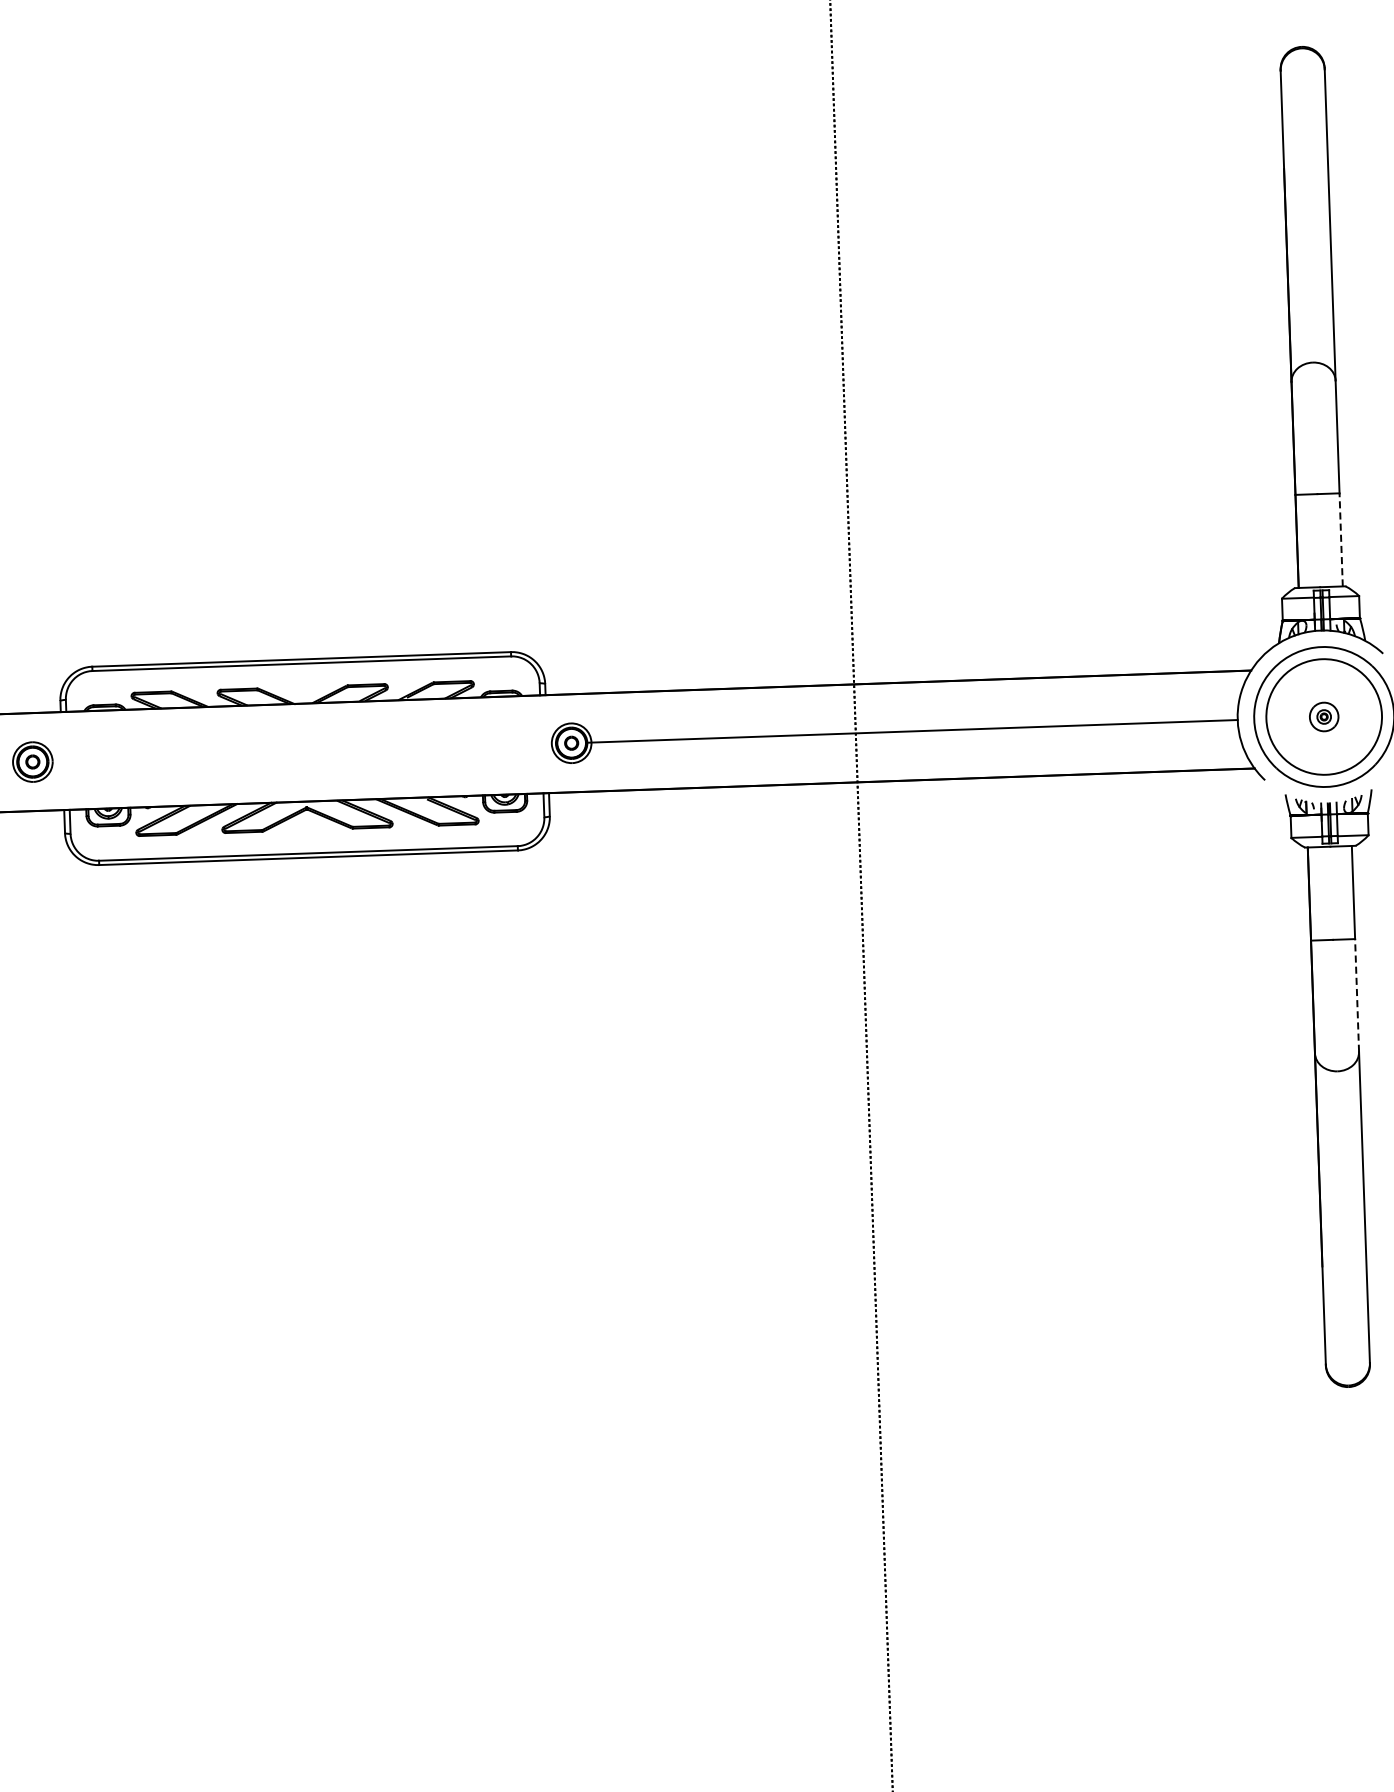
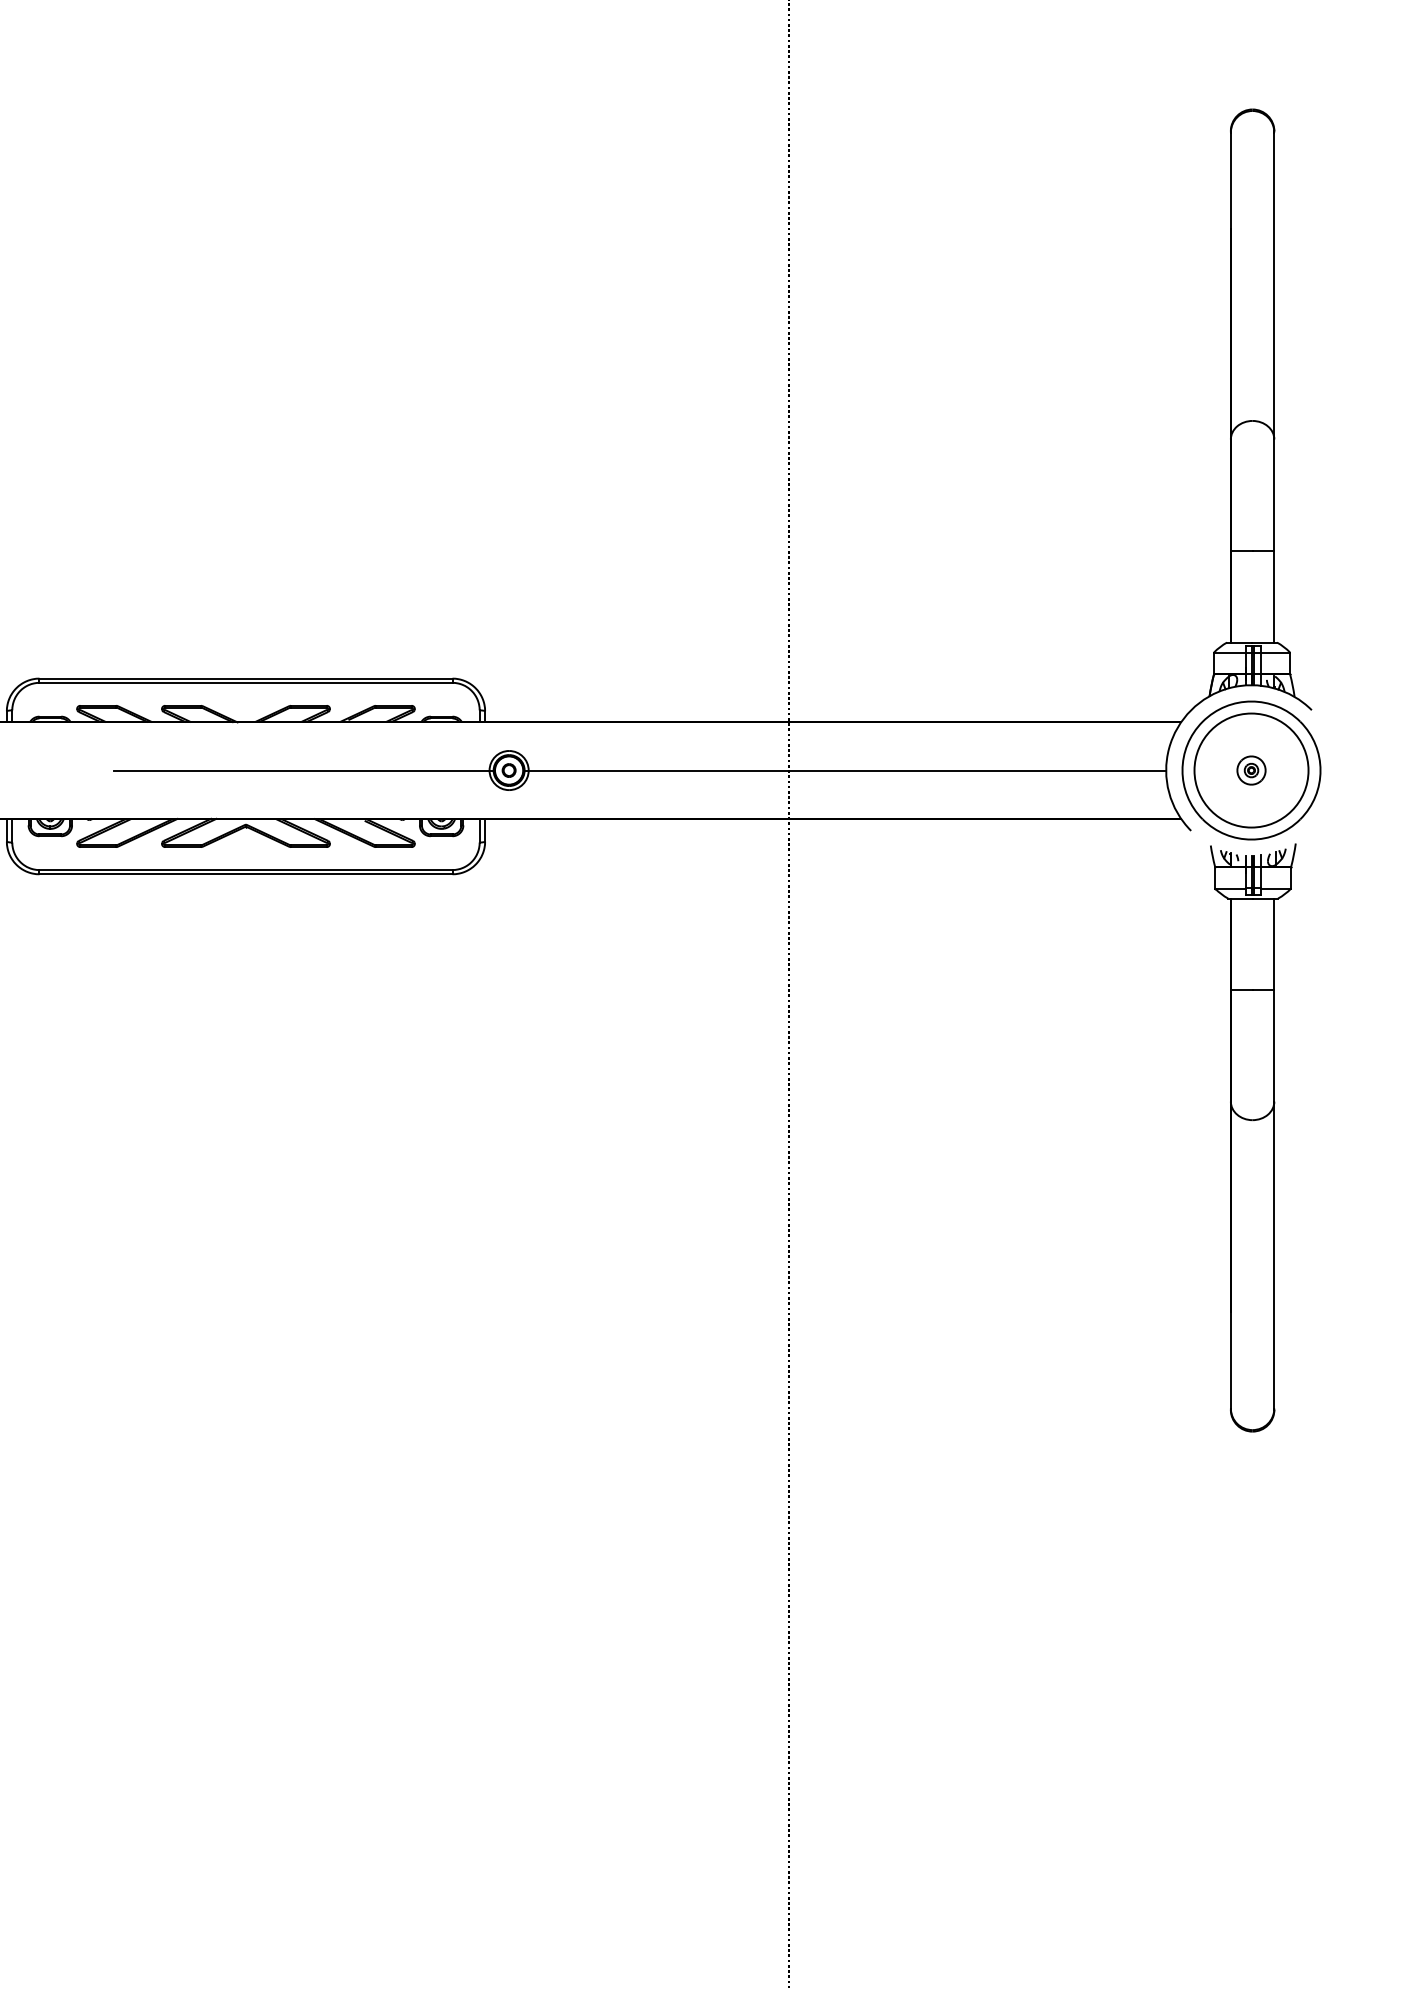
line: (1341, 539) -> (1274, 596), dashed -> solid
line: (363, 750) -> (303, 770), added
line: (1357, 995) -> (1274, 1046), dashed -> solid

